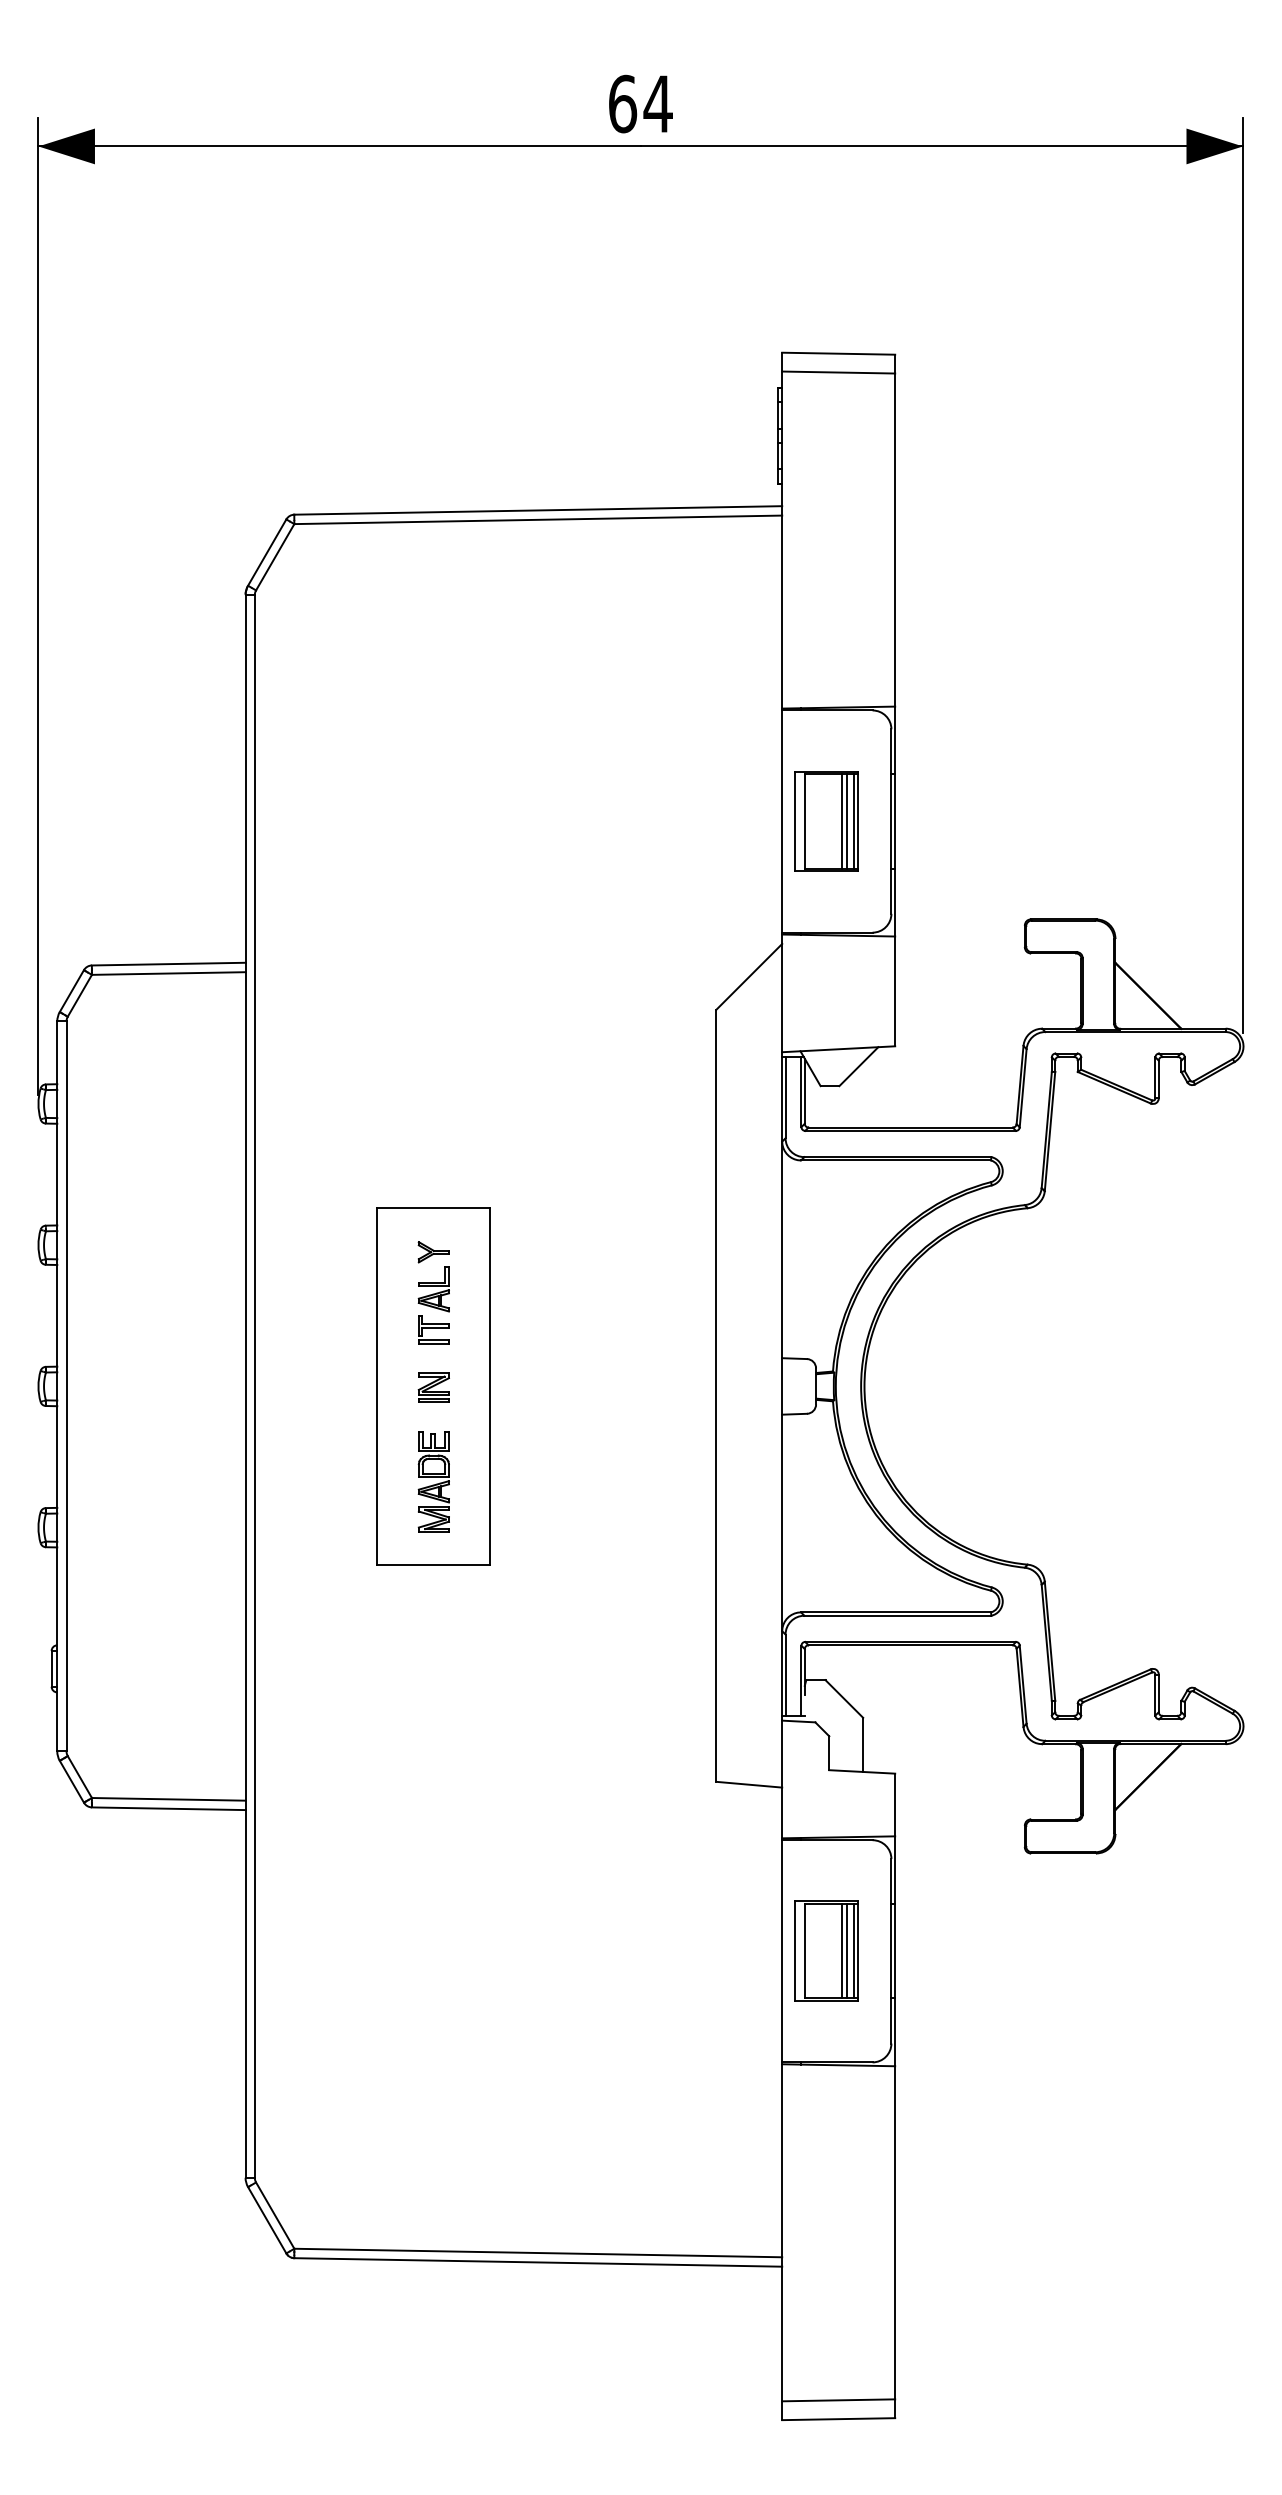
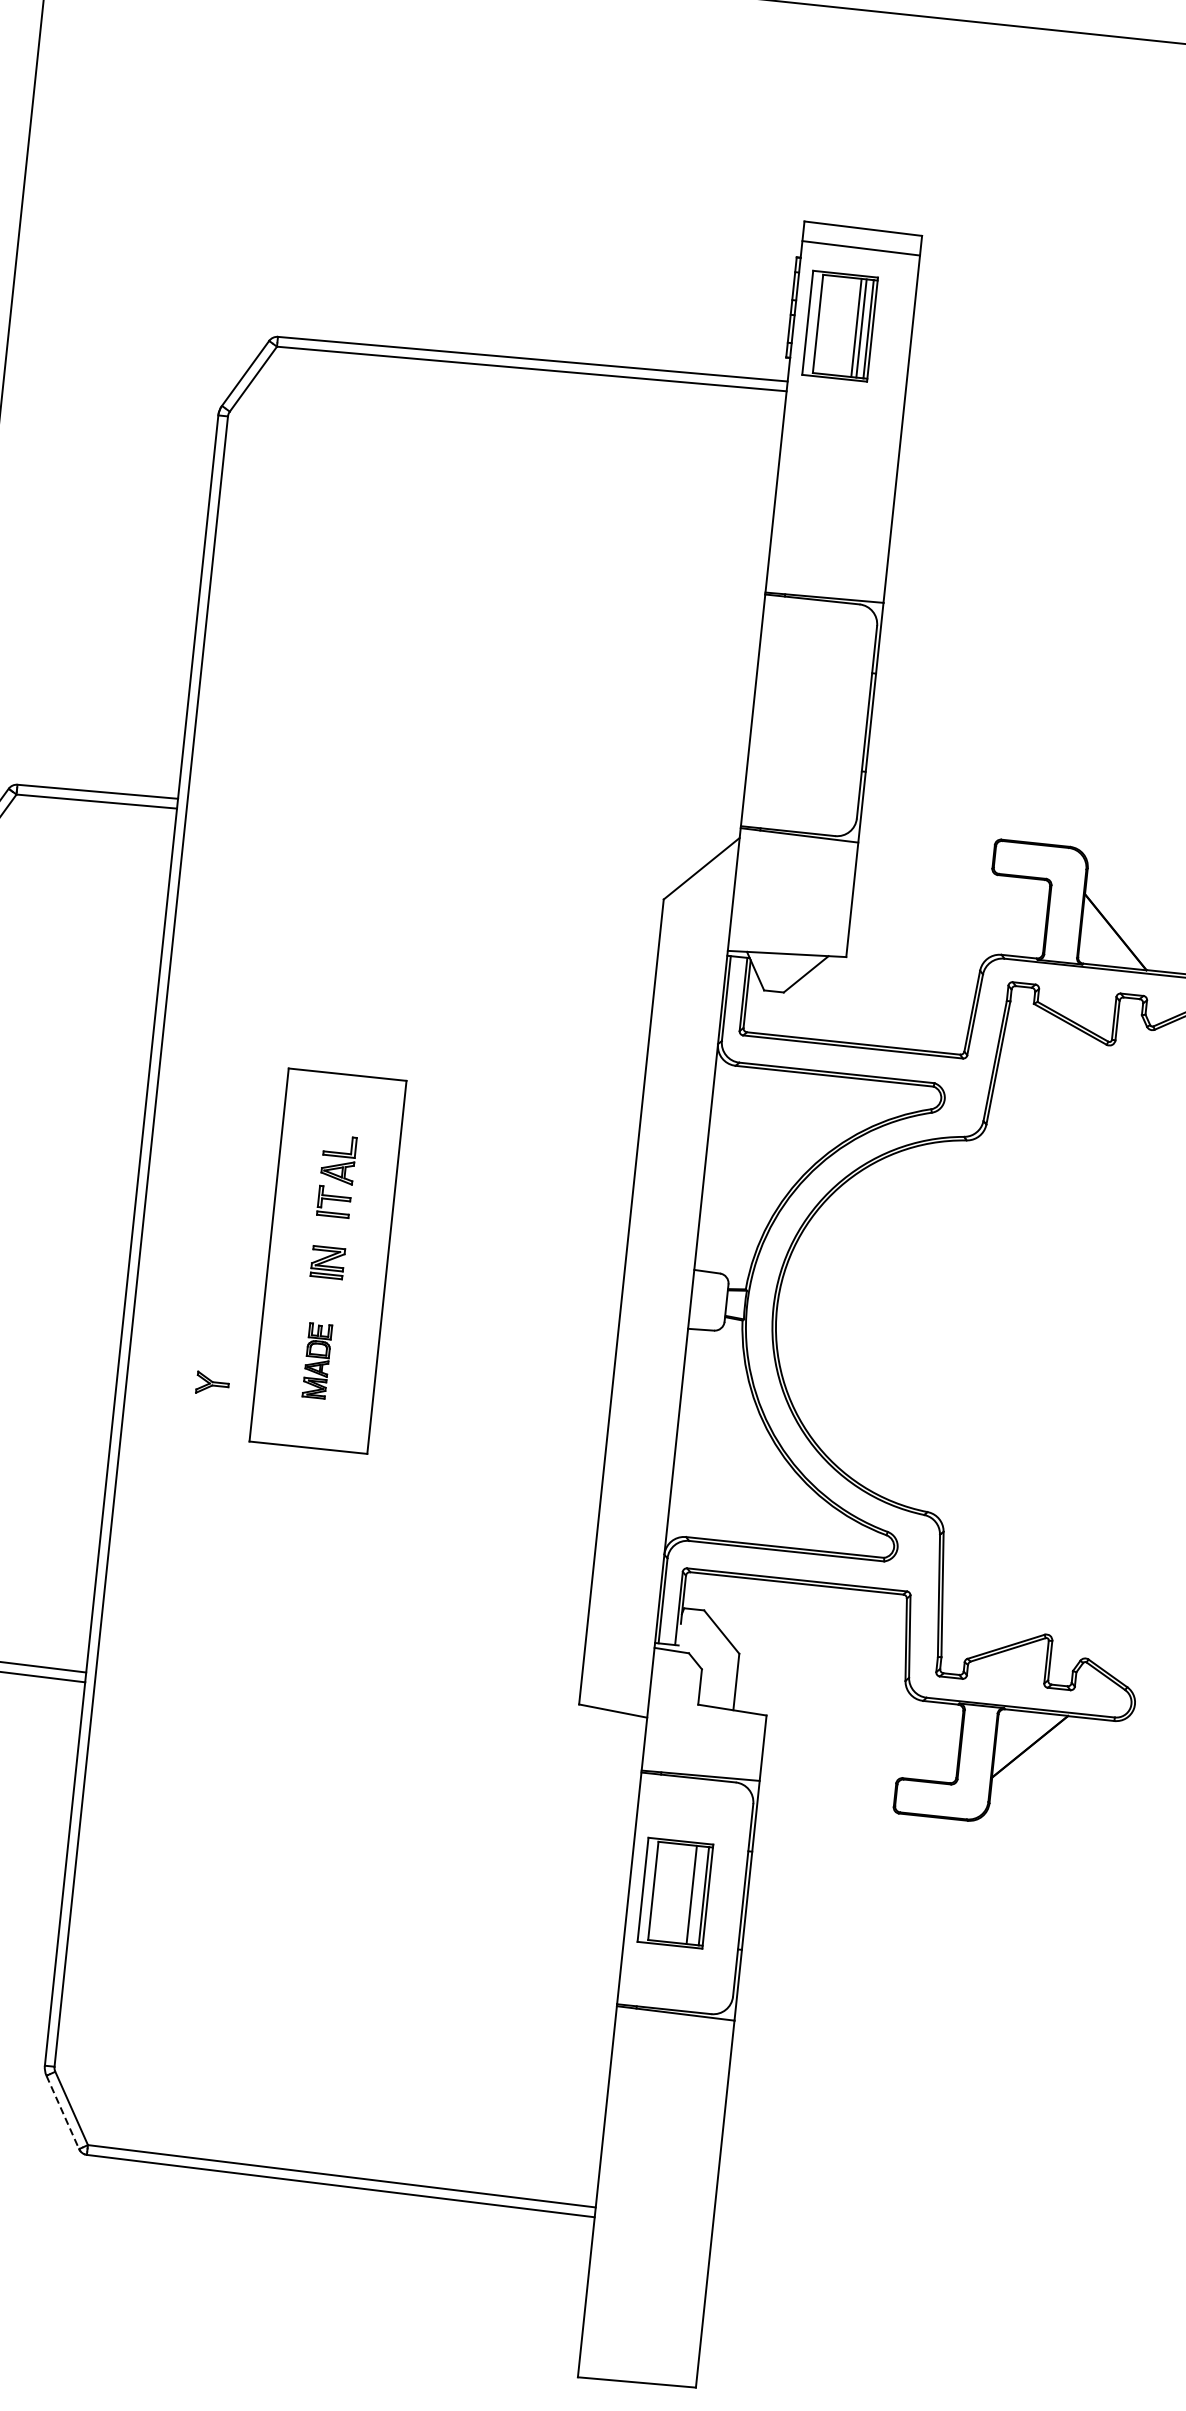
part: (826, 821) -> (840, 326), moved
part: (433, 1252) -> (212, 1384), moved
part: (433, 1481) -> (317, 1360), size x0.7
line: (846, 1951) -> (696, 1895), removed
line: (267, 2220) -> (63, 2112), solid -> dashed
line: (838, 2400) -> (638, 2362), removed

